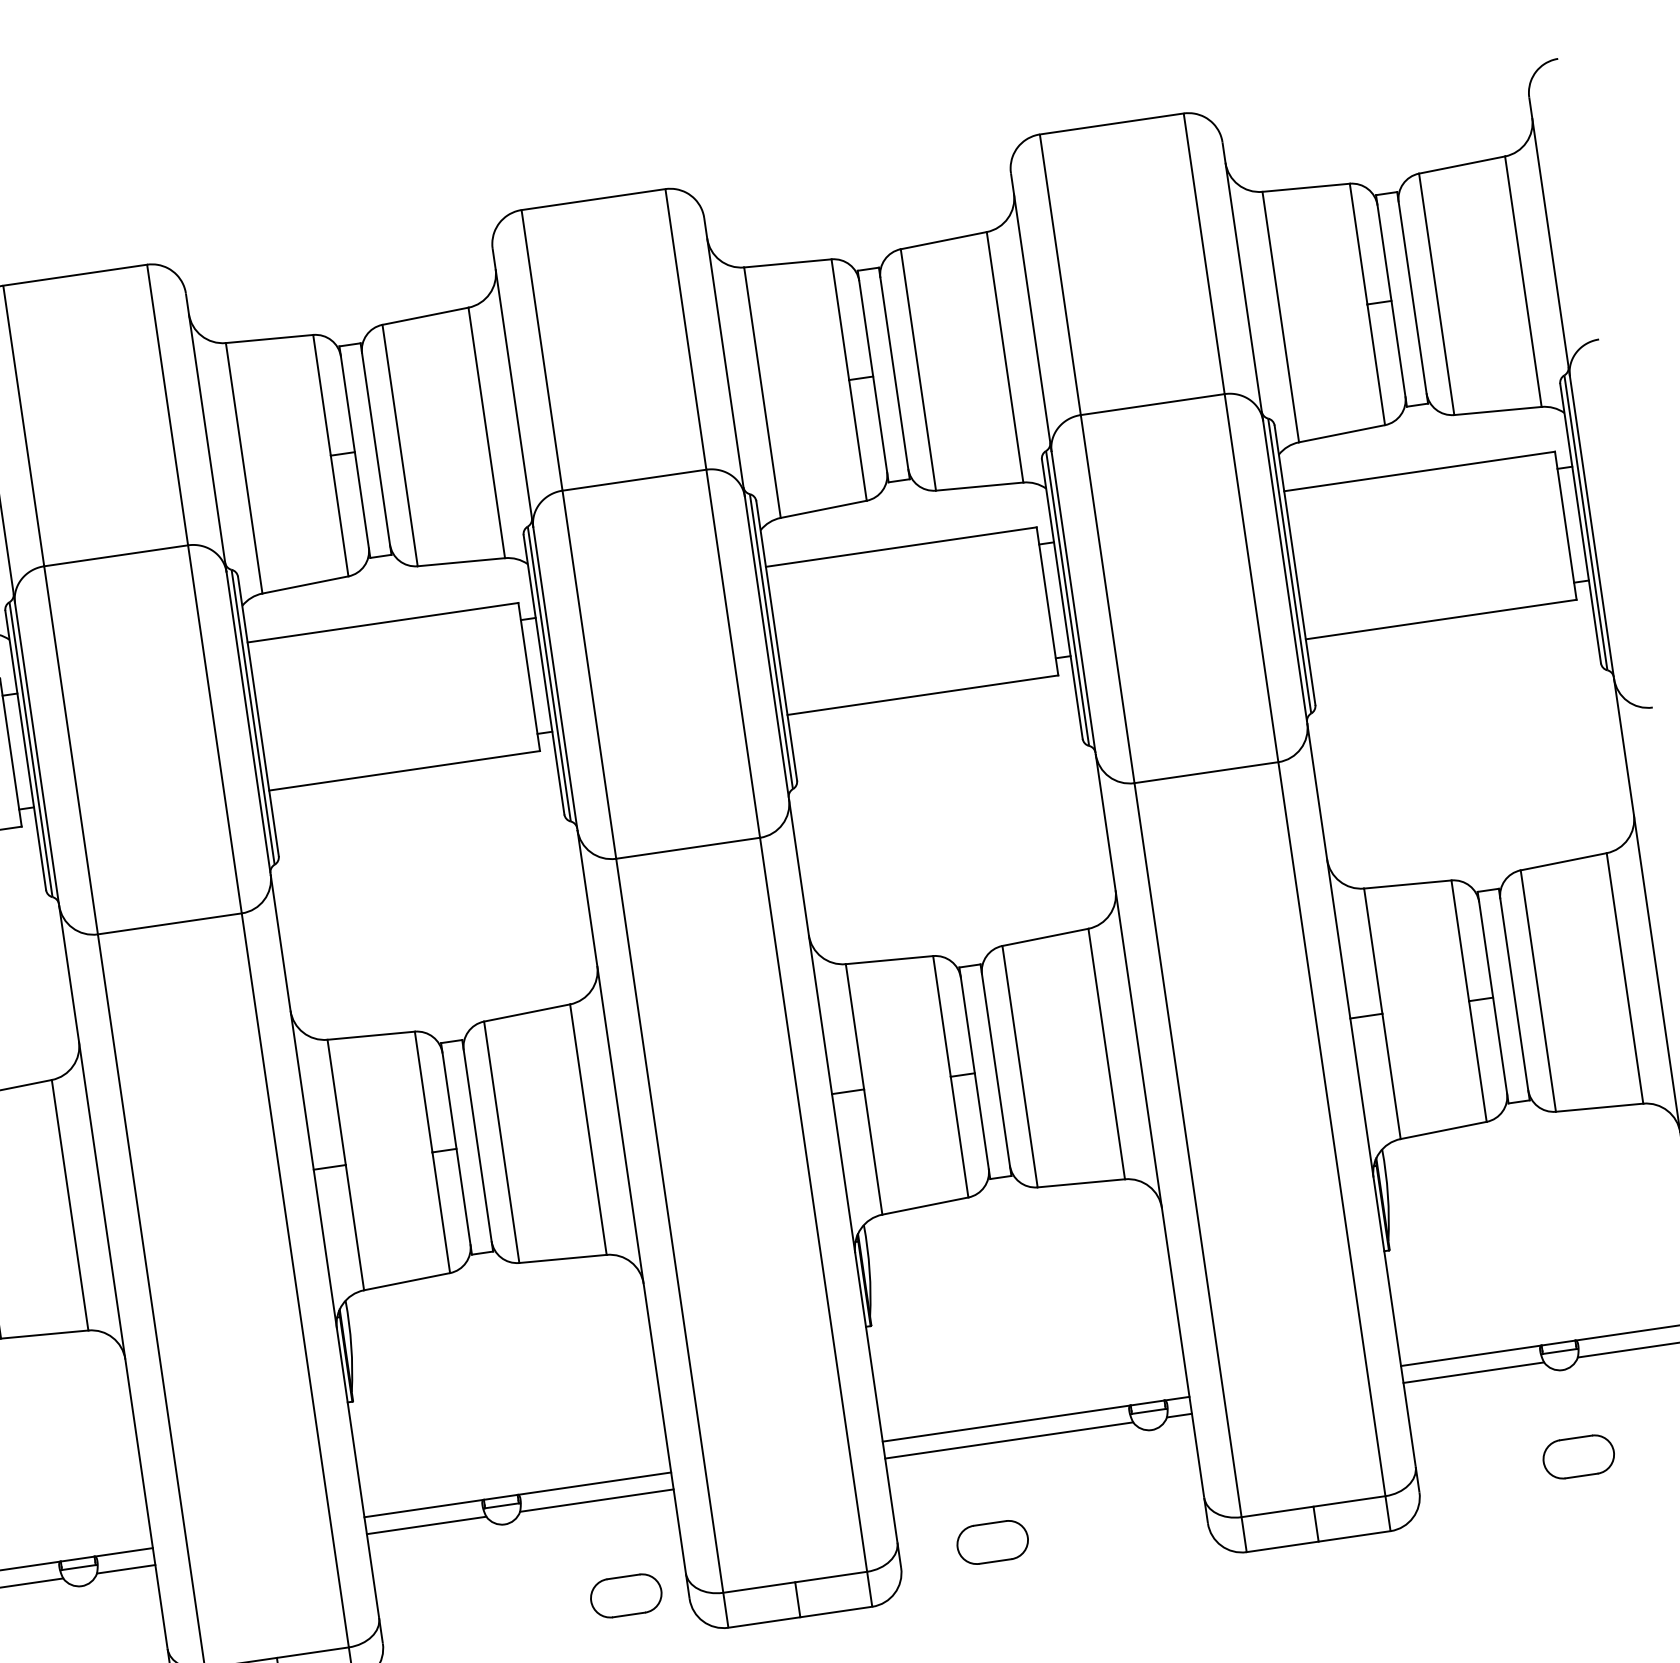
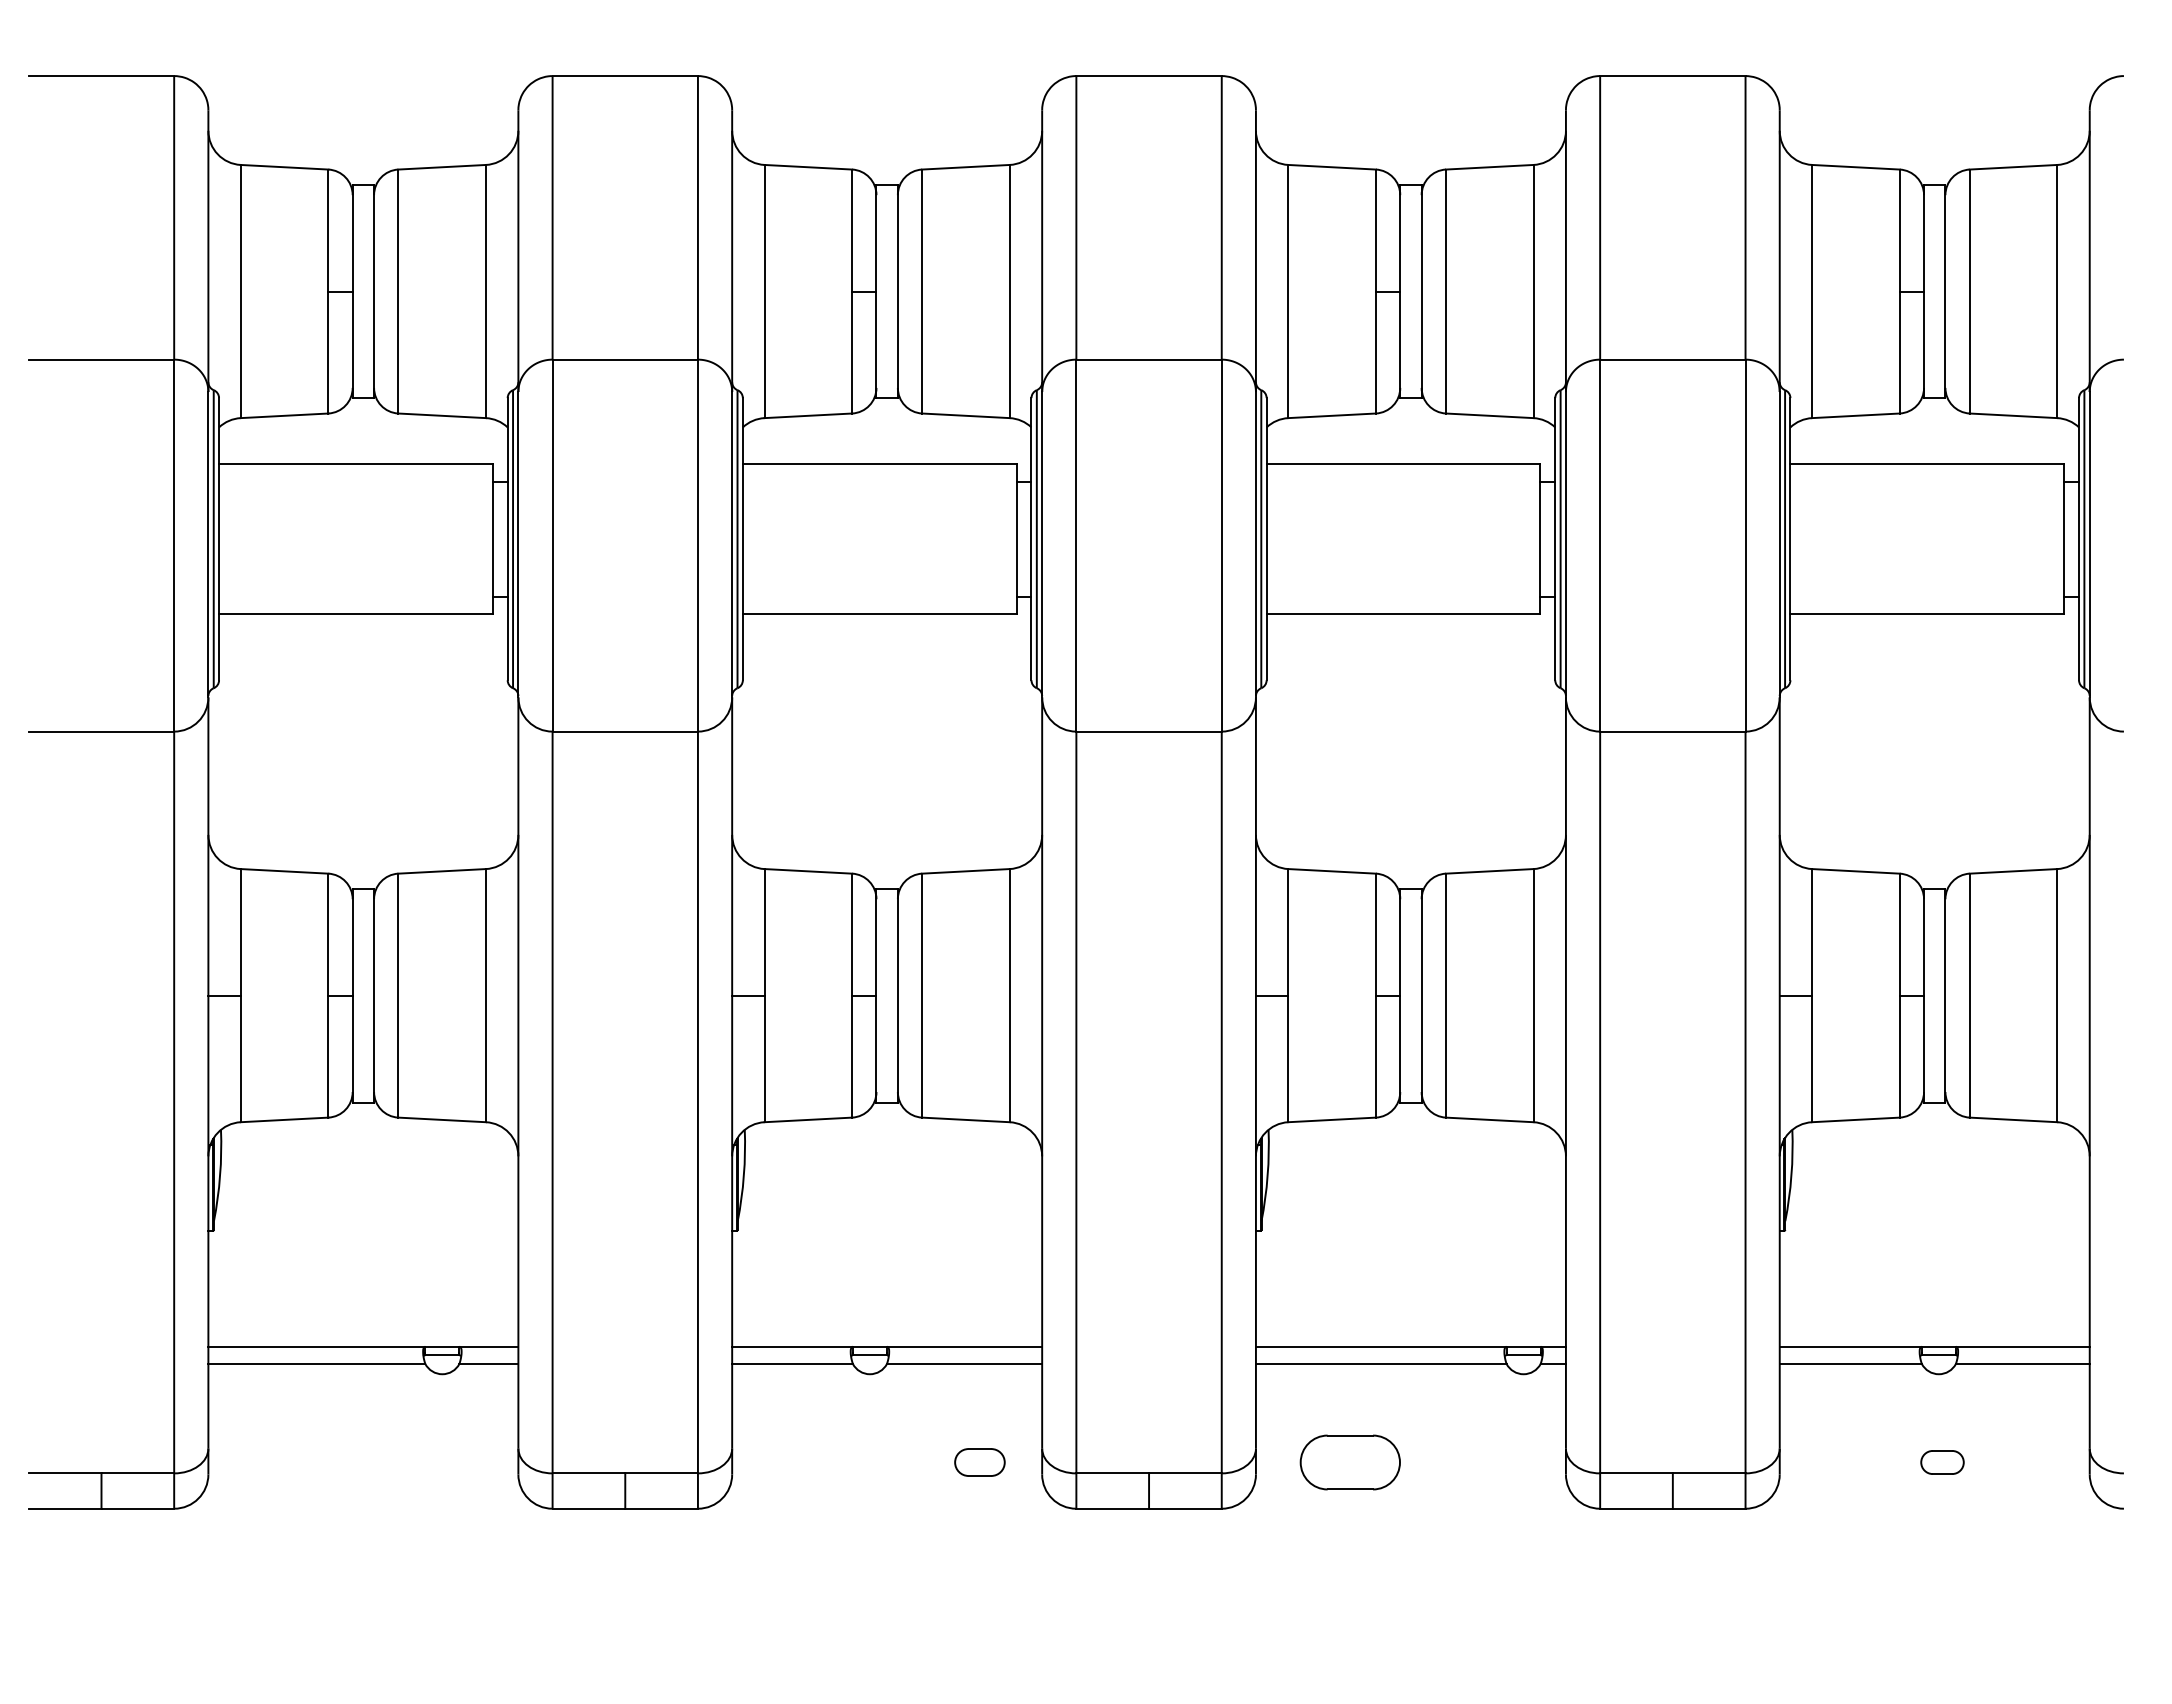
part: (1578, 1456) -> (1942, 1462), size x0.6
part: (992, 1542) -> (1349, 1462), size x1.4
part: (625, 1595) -> (979, 1462), size x0.7

